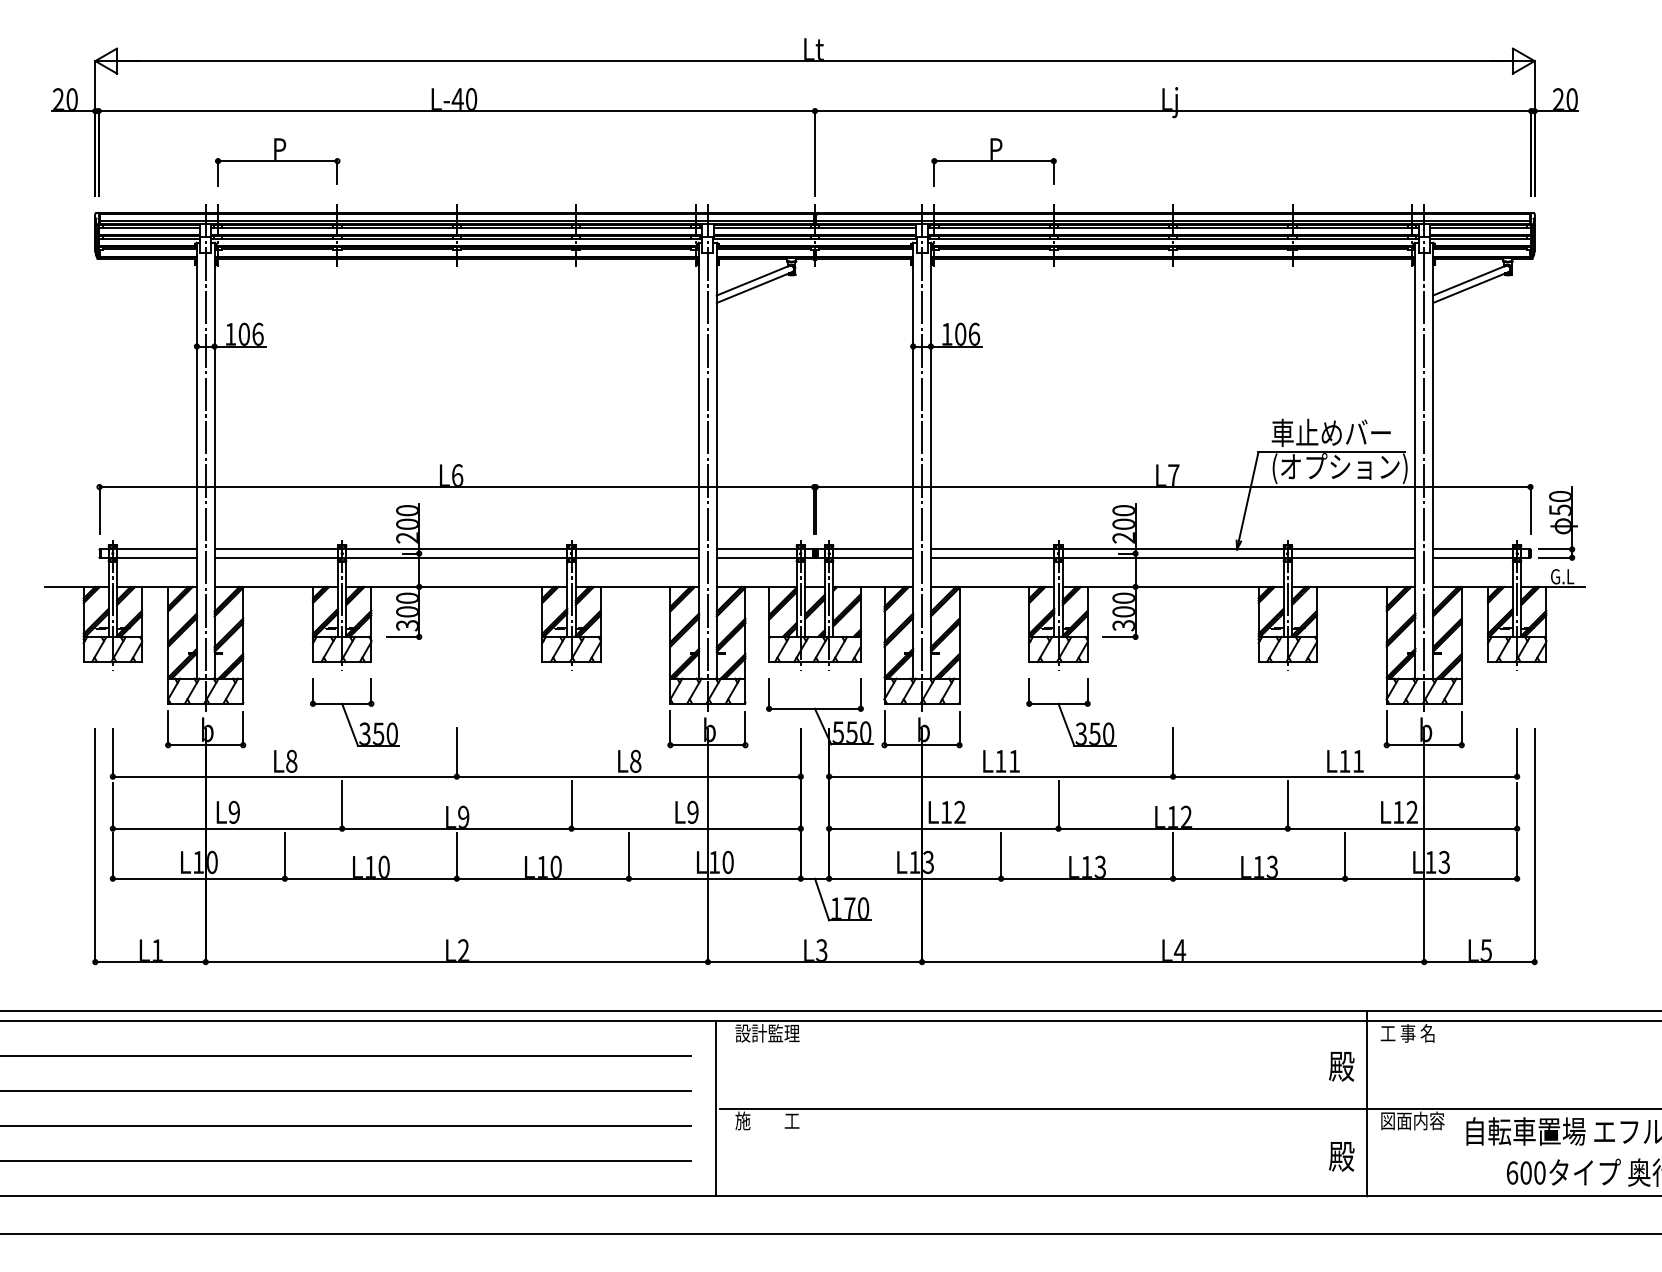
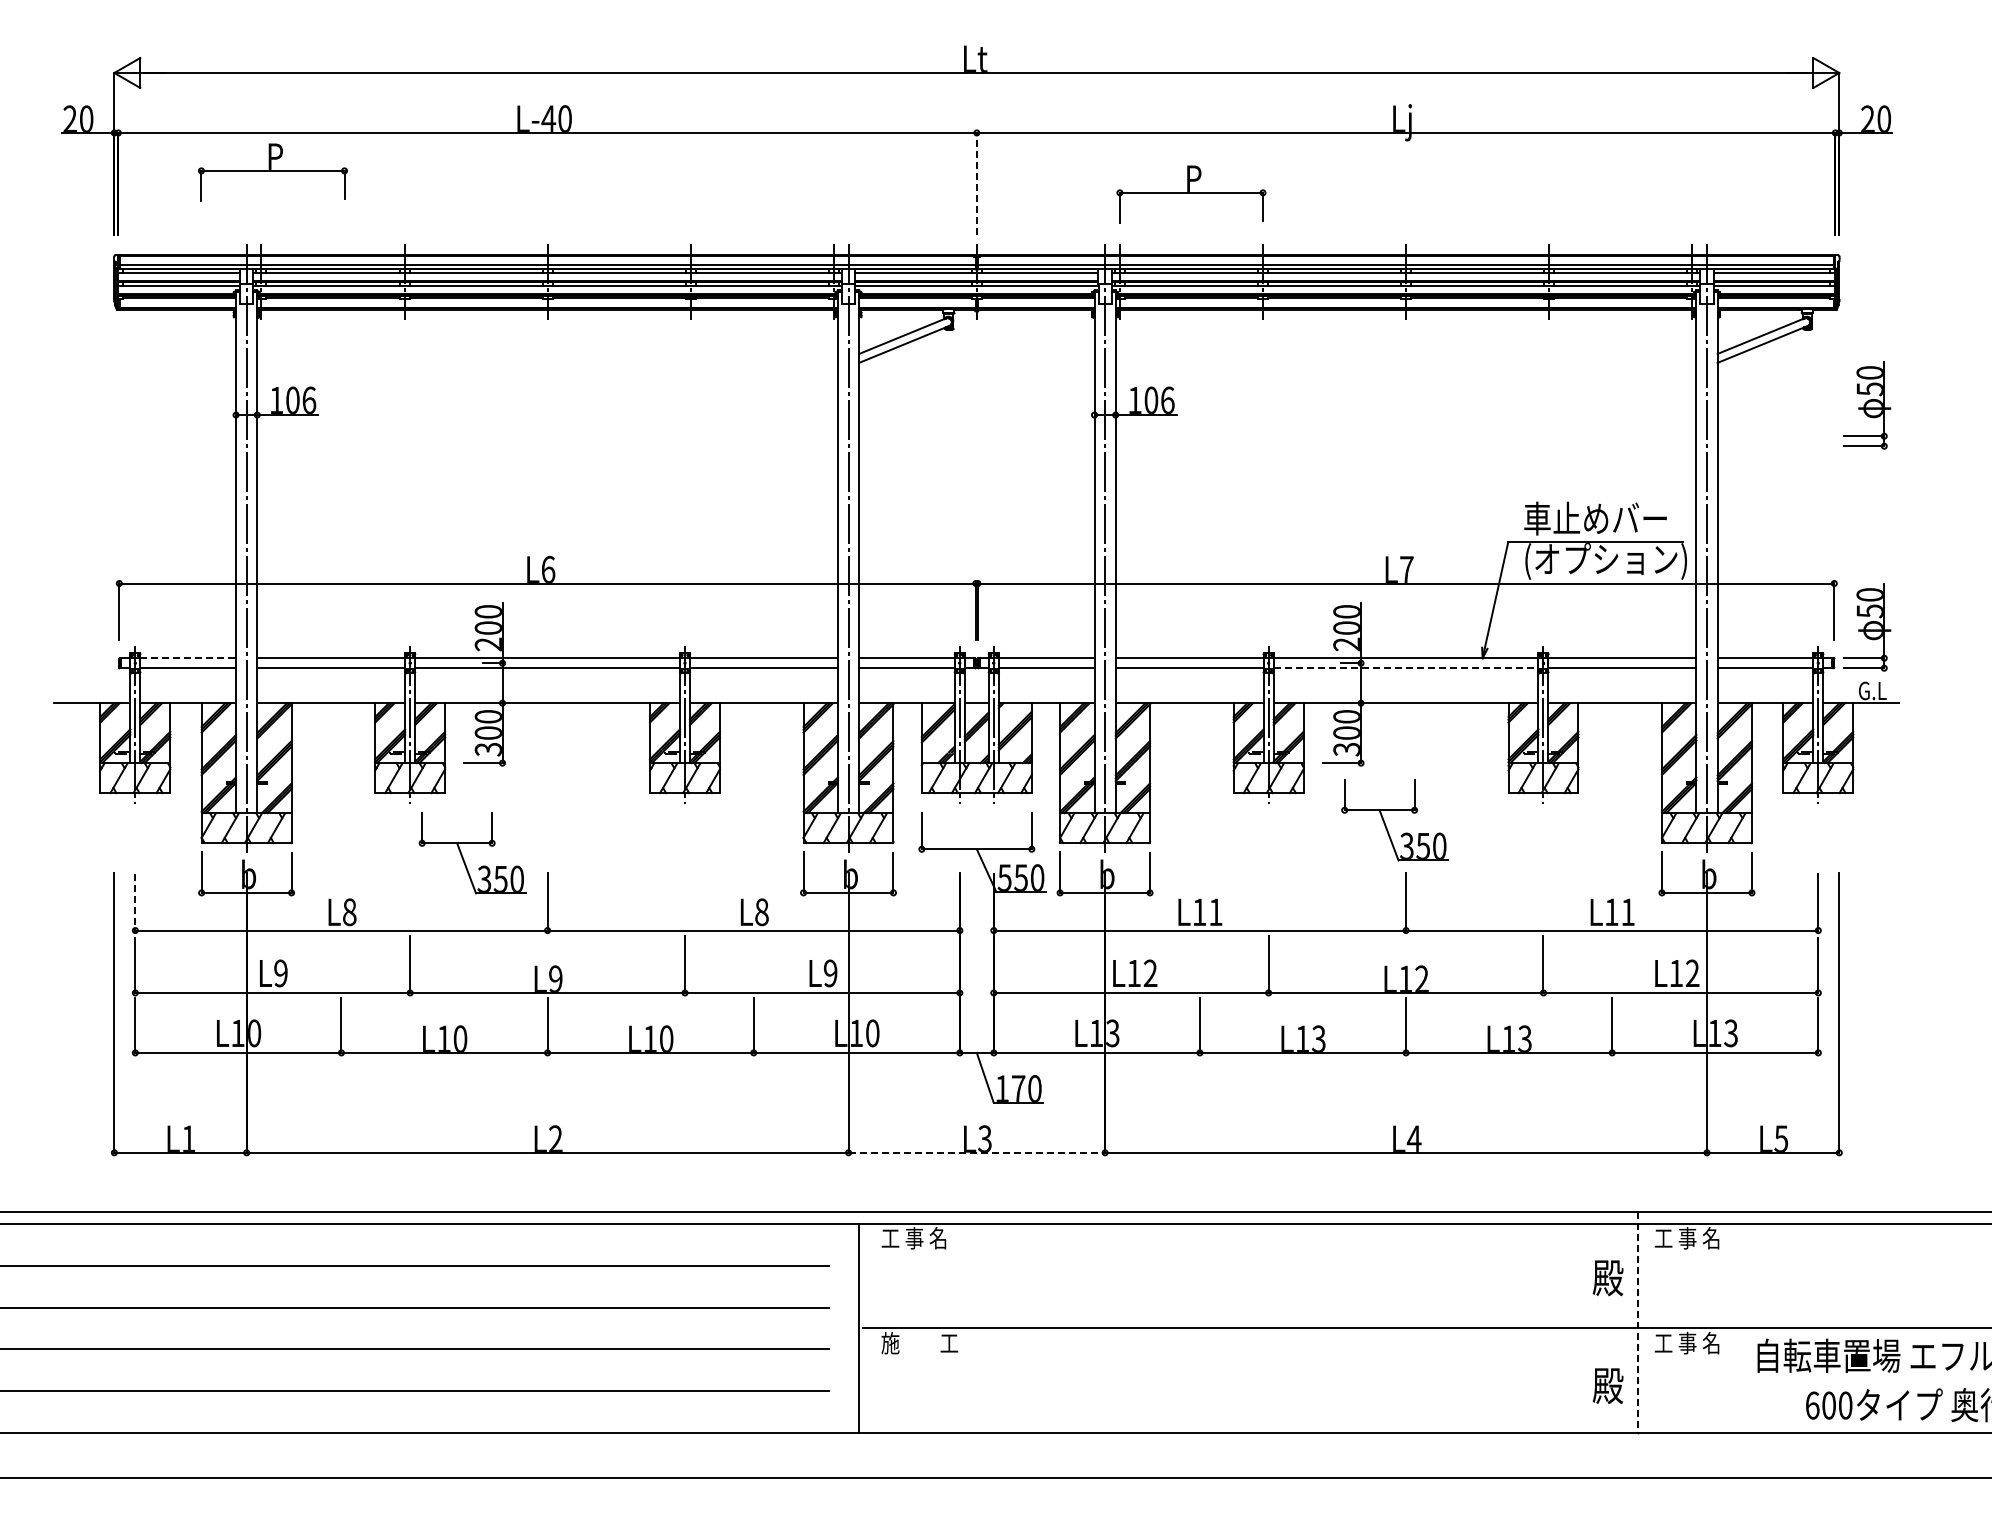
line: (814, 153) -> (976, 183), solid -> dashed
part: (277, 162) -> (272, 172), moved
part: (1558, 338) -> (1867, 405), added
line: (157, 549) -> (188, 658), solid -> dashed
line: (1173, 557) -> (1406, 668), solid -> dashed
part: (347, 714) -> (463, 856), moved
part: (1063, 714) -> (1385, 822), moved
line: (112, 753) -> (135, 902), solid -> dashed
line: (815, 961) -> (977, 1152), solid -> dashed
text: (767, 1033) -> (919, 1238), 設計監理 -> 工 事 名
line: (1367, 1103) -> (1638, 1322), solid -> dashed
text: (1412, 1120) -> (1692, 1342), 図面内容 -> 工 事 名

